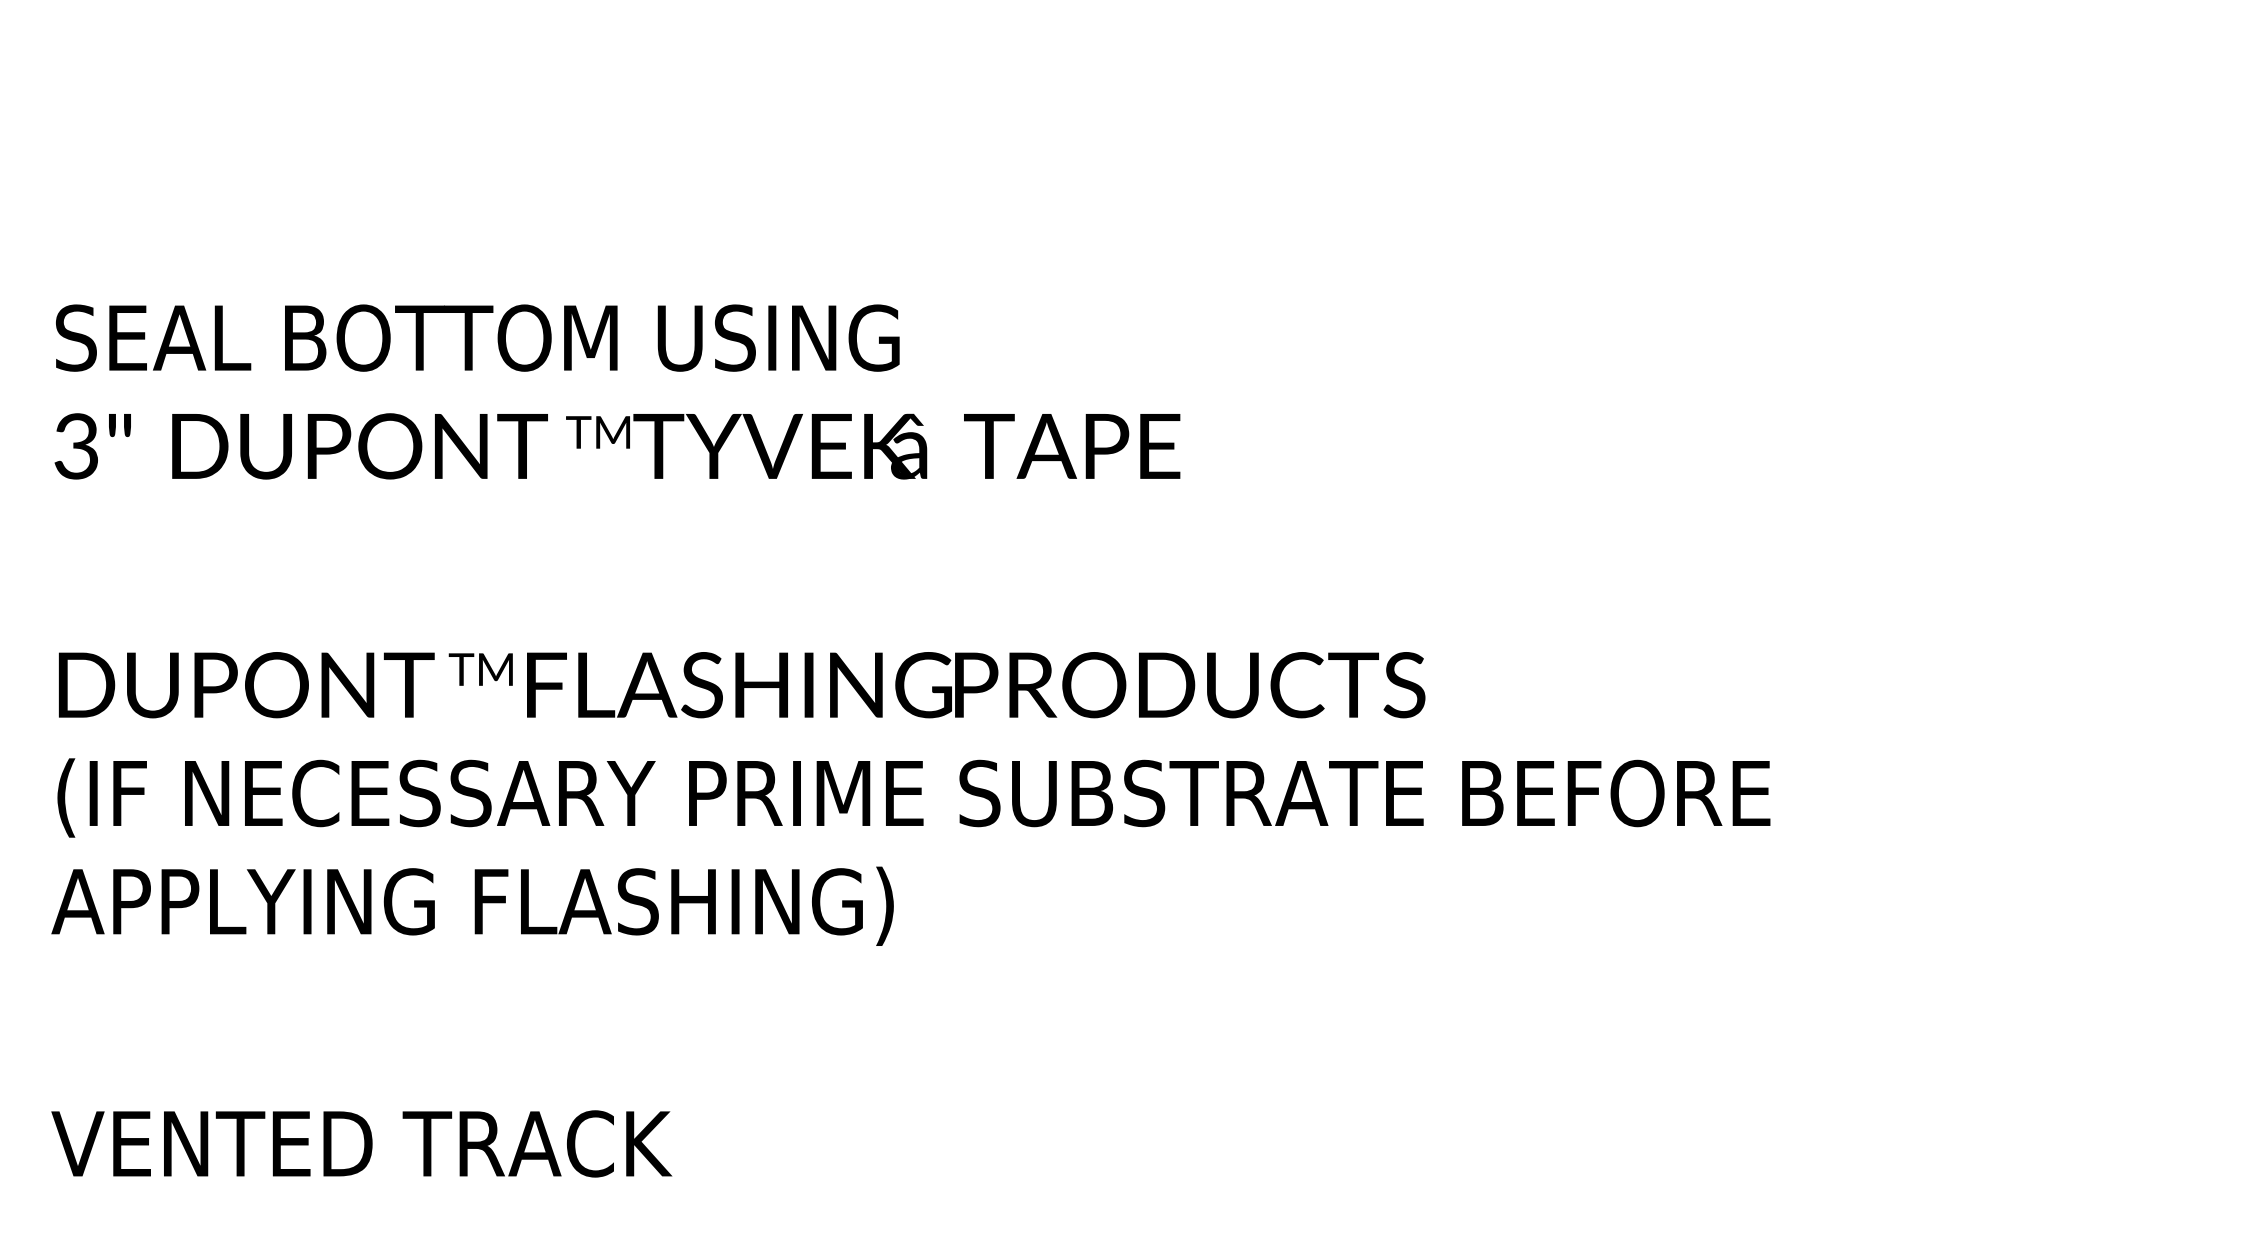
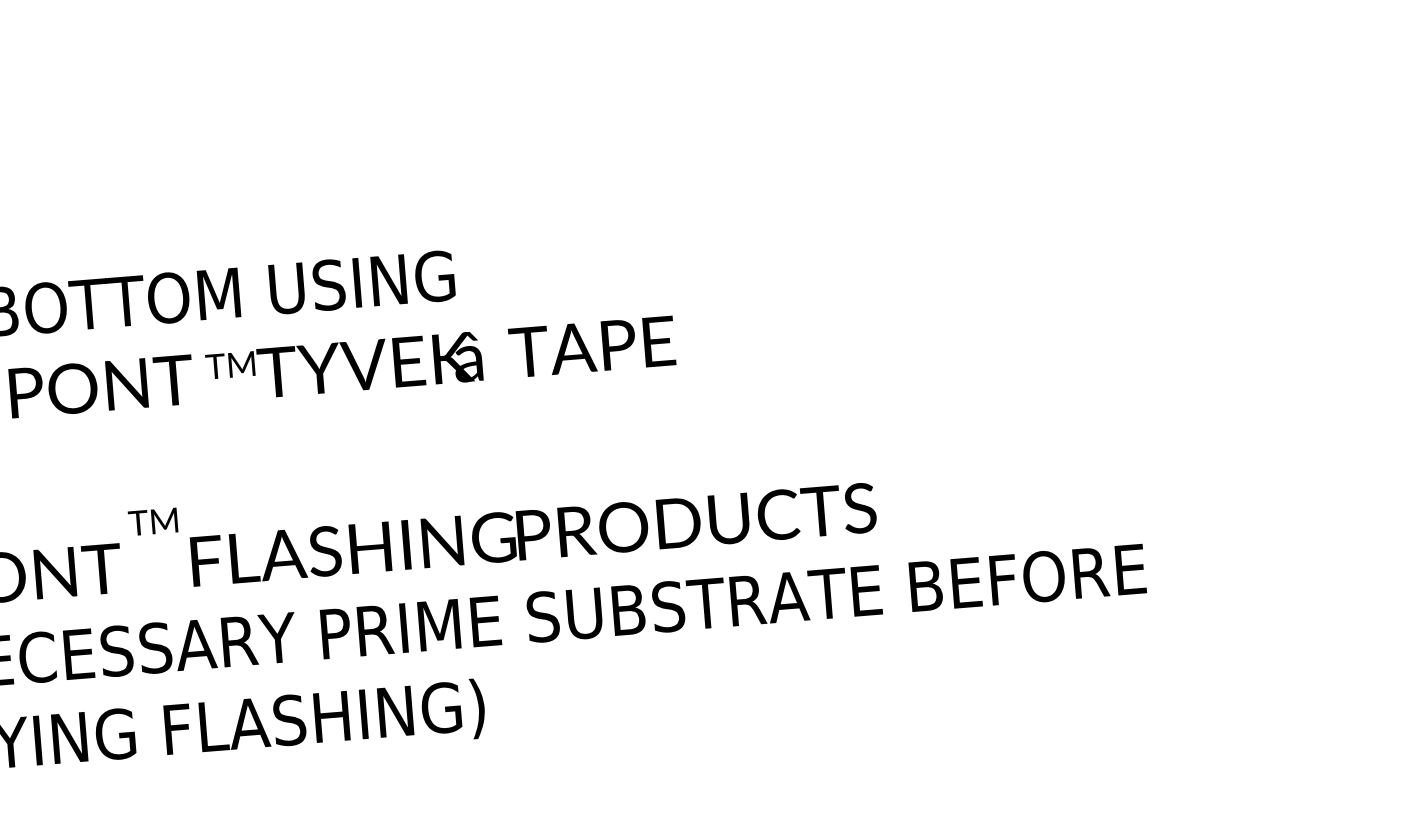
text: (480, 669) -> (152, 521), moved

